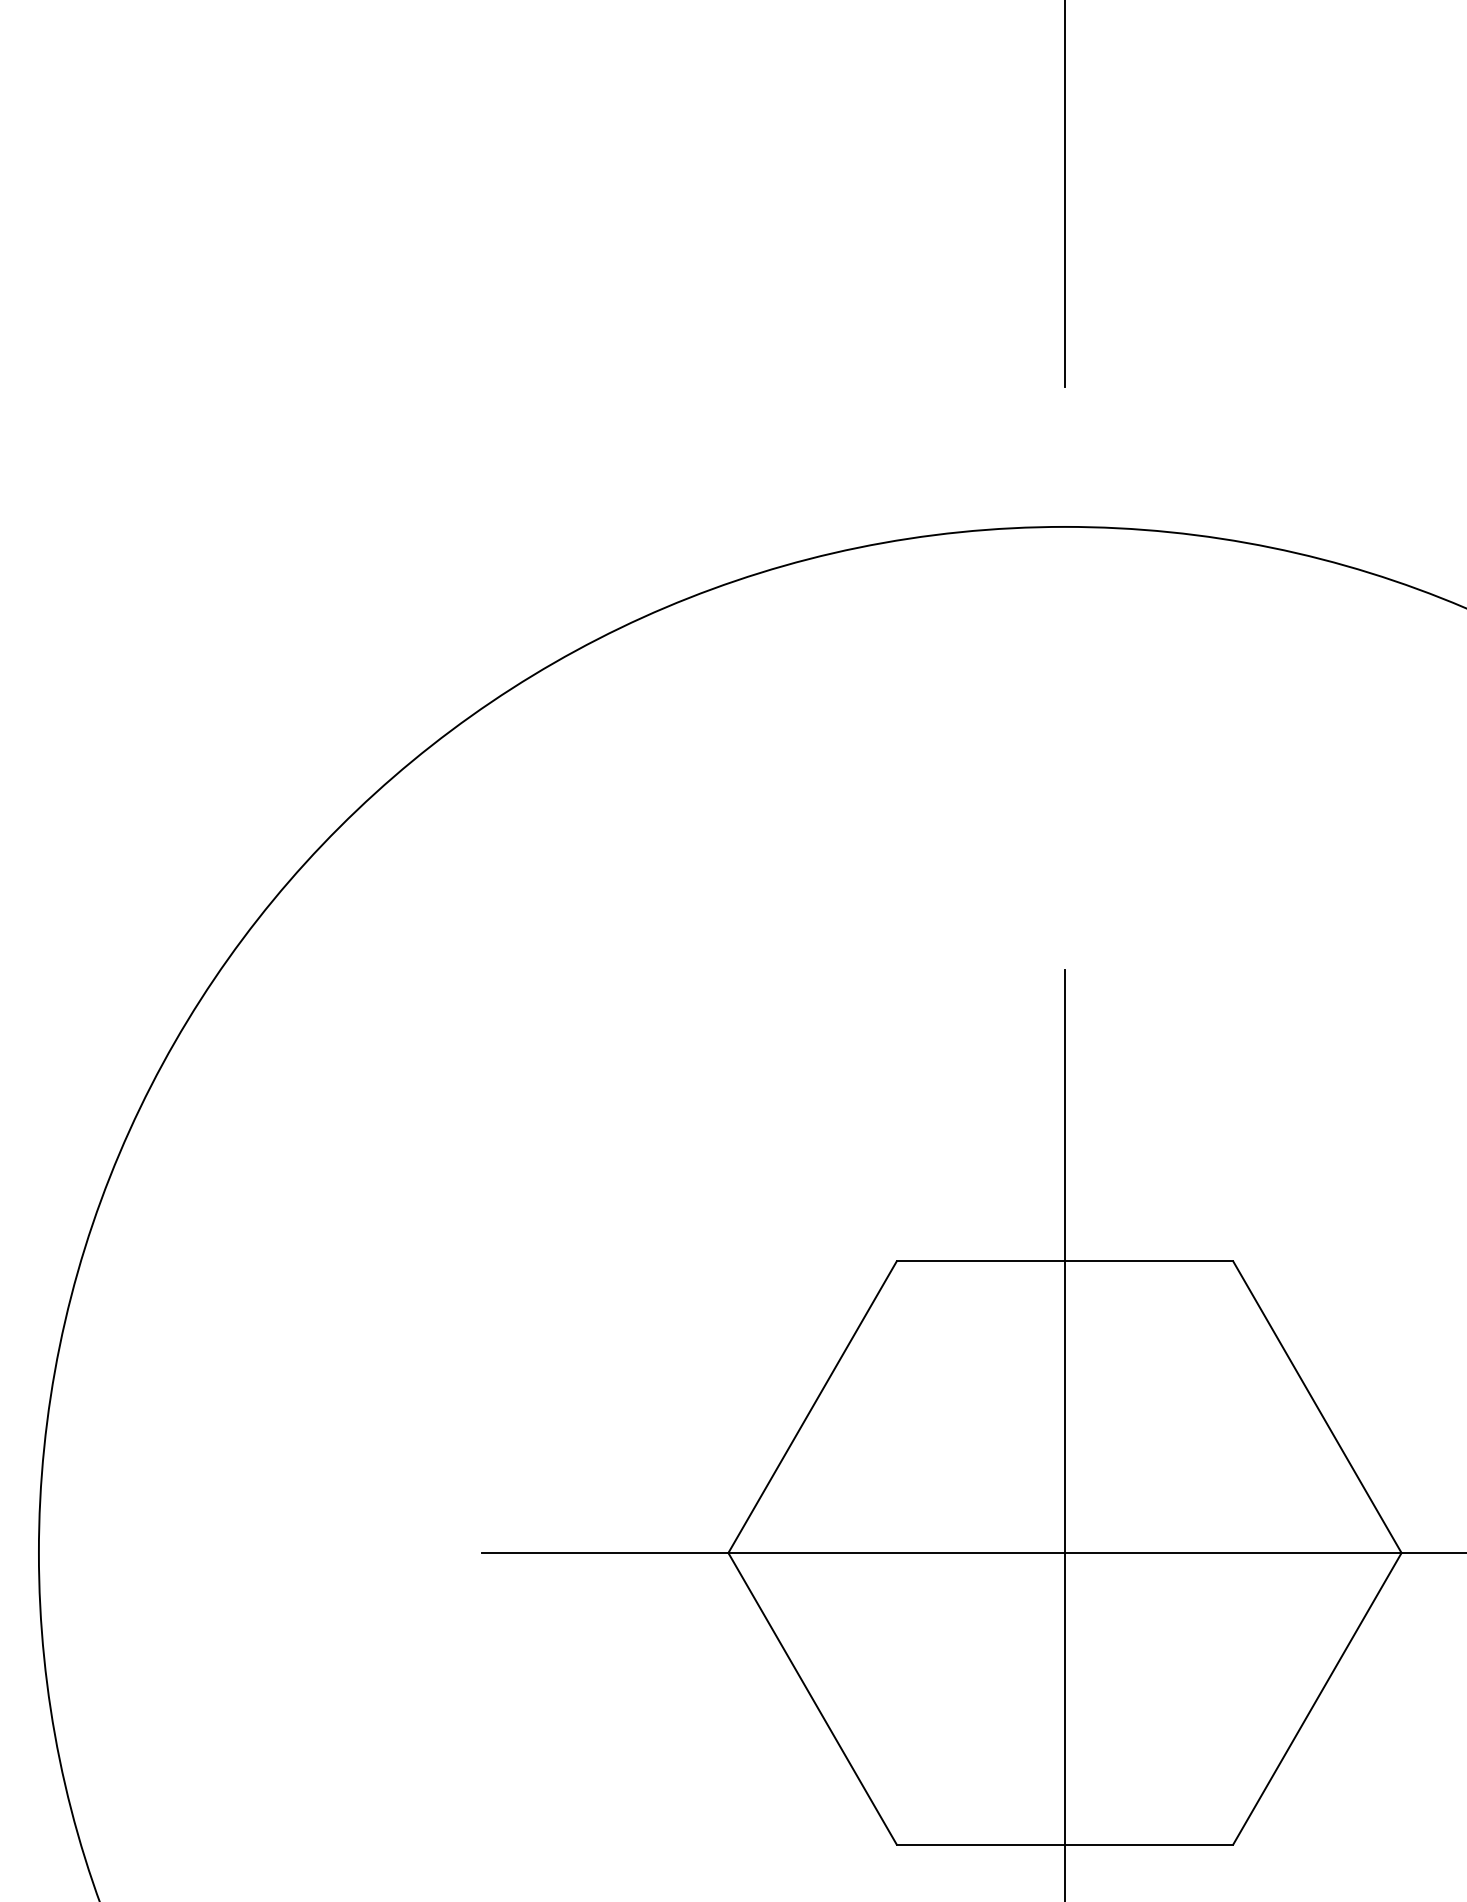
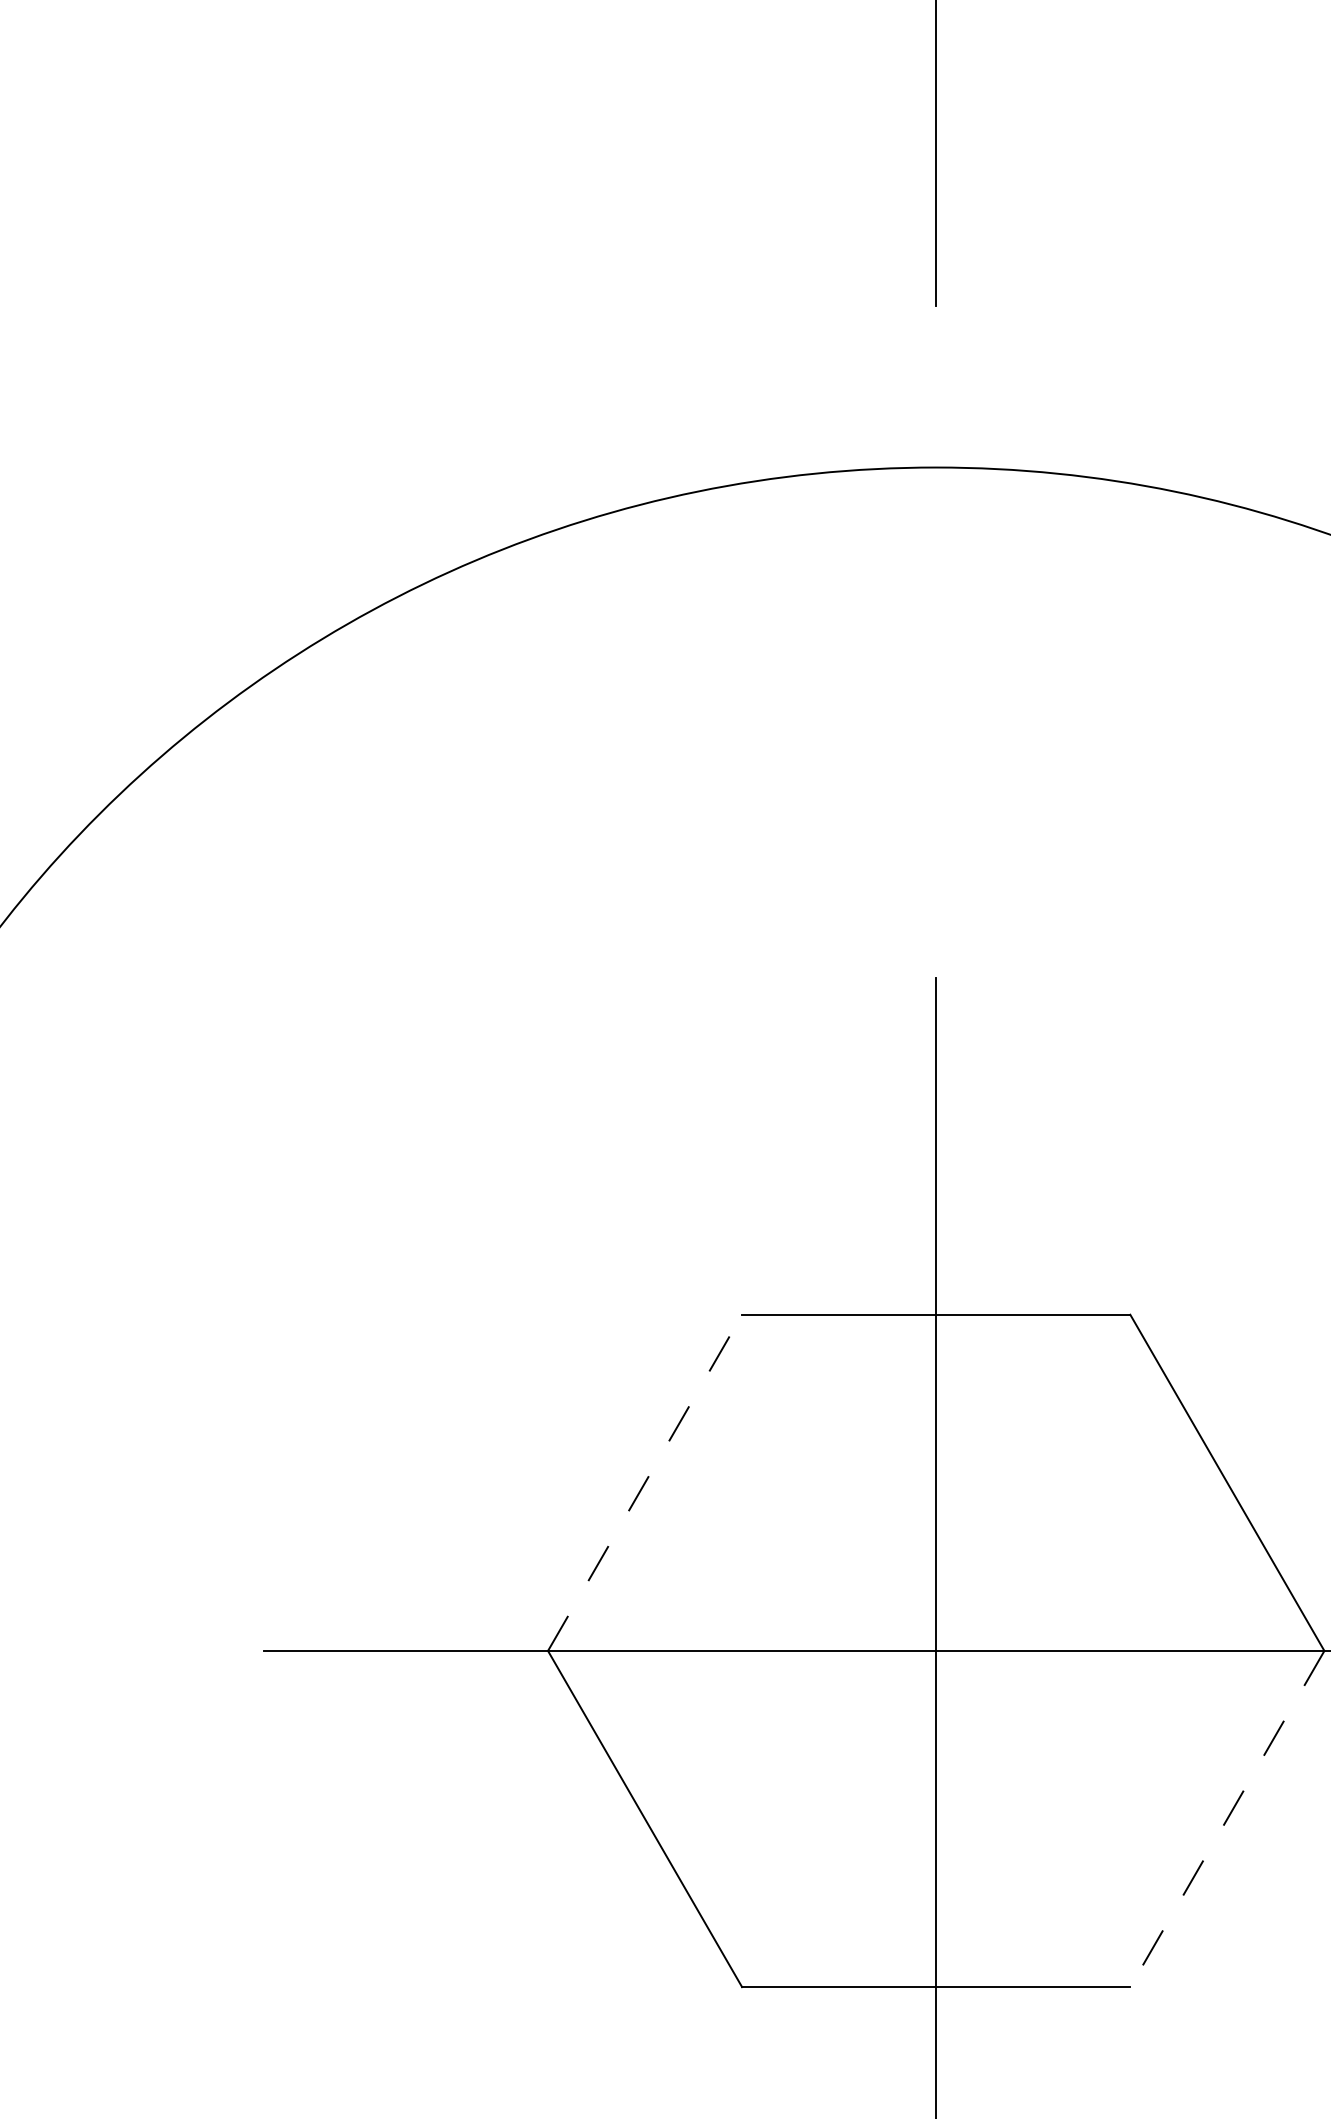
line: (812, 1406) -> (645, 1481), solid -> dashed
line: (1317, 1699) -> (1227, 1819), solid -> dashed

